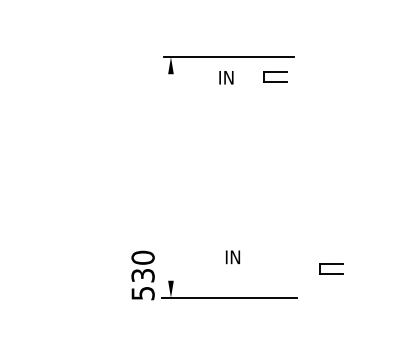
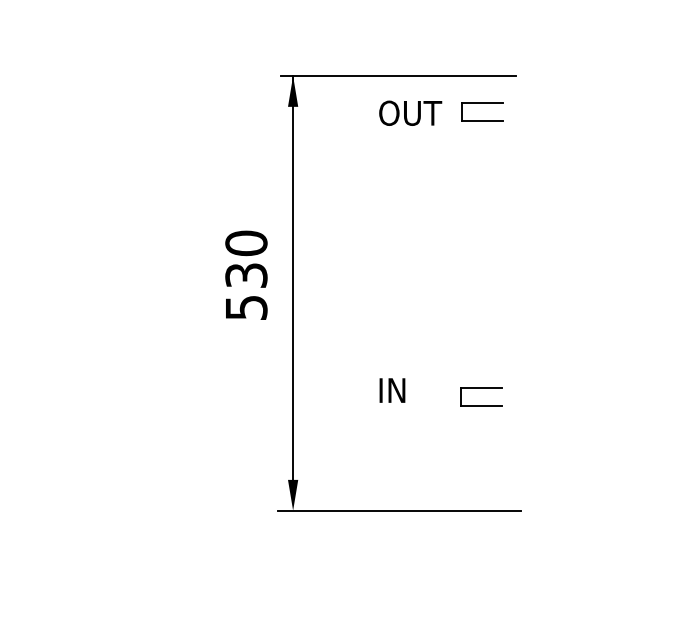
text: (235, 77) -> (409, 112), IN -> OUT
line: (170, 168) -> (292, 277), added
text: (232, 257) -> (391, 390), moved
part: (331, 268) -> (481, 396), moved
text: (142, 275) -> (245, 275), moved

